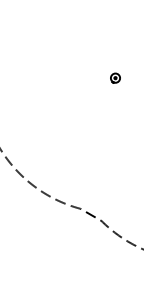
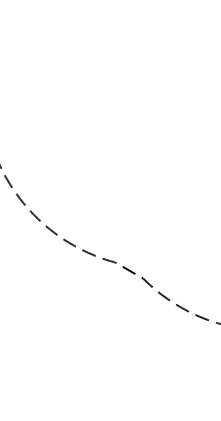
part: (115, 78) -> (161, 90), removed

